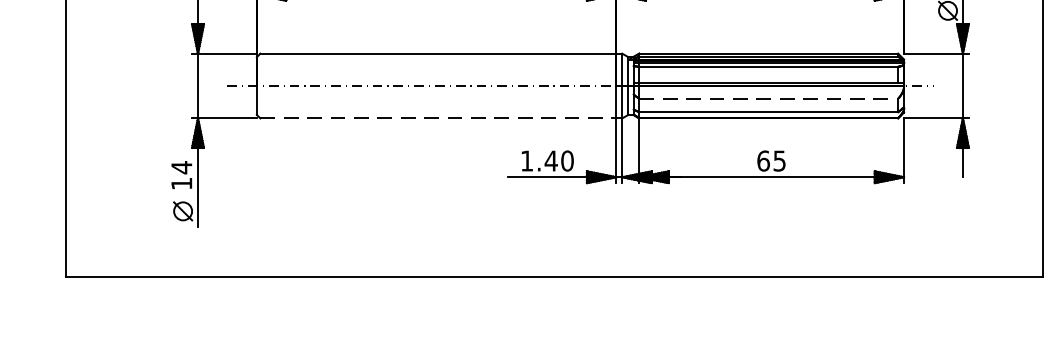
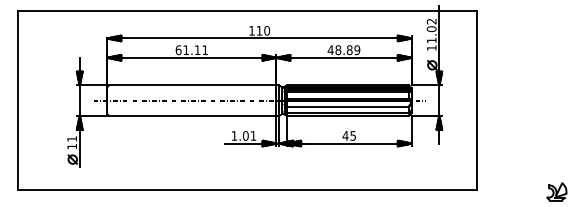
line: (769, 98) -> (348, 106), dashed -> solid
line: (437, 117) -> (192, 115), dashed -> solid
text: (559, 160) -> (249, 135), 1.40 -> 1.01
text: (763, 160) -> (345, 135), 65 -> 45
text: (180, 168) -> (71, 139), 14 -> 11

